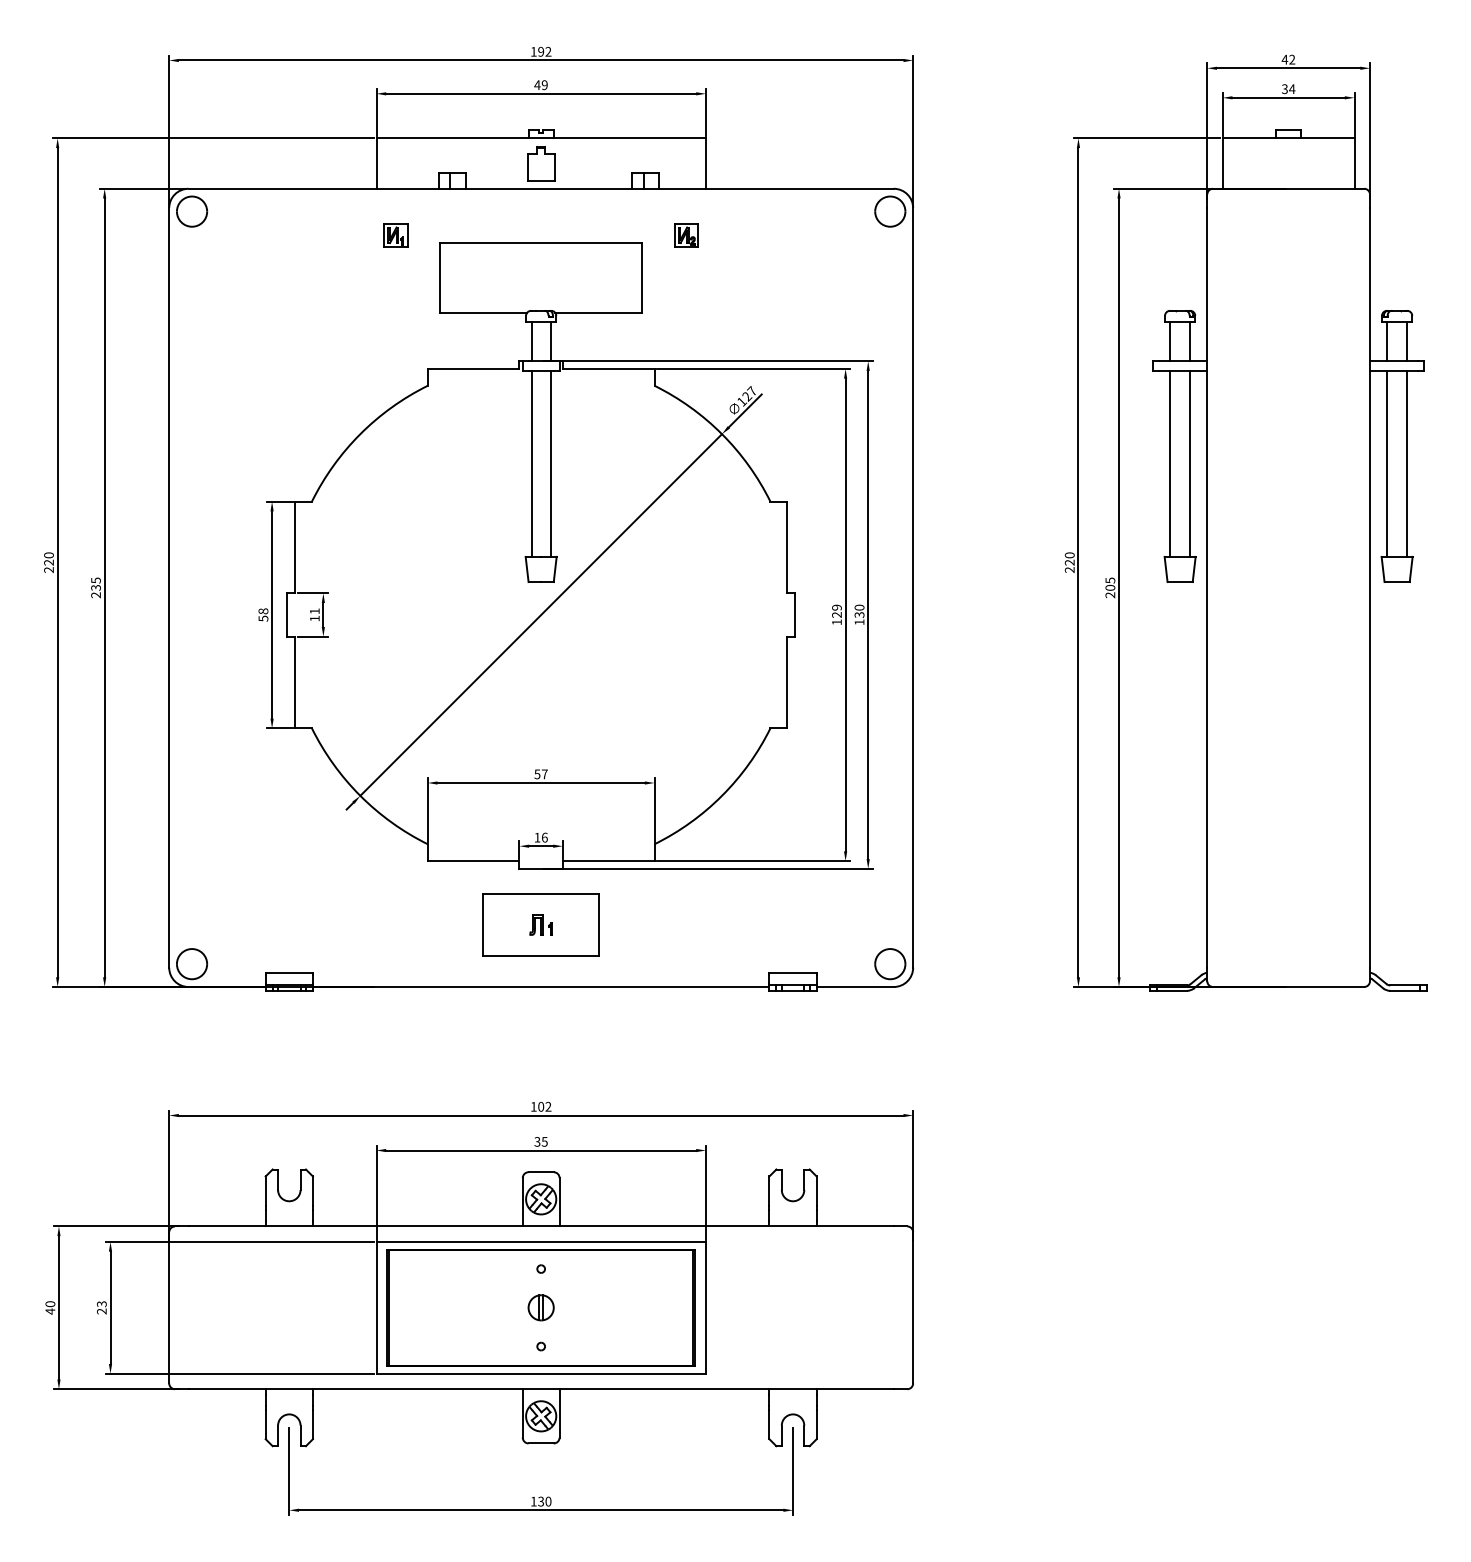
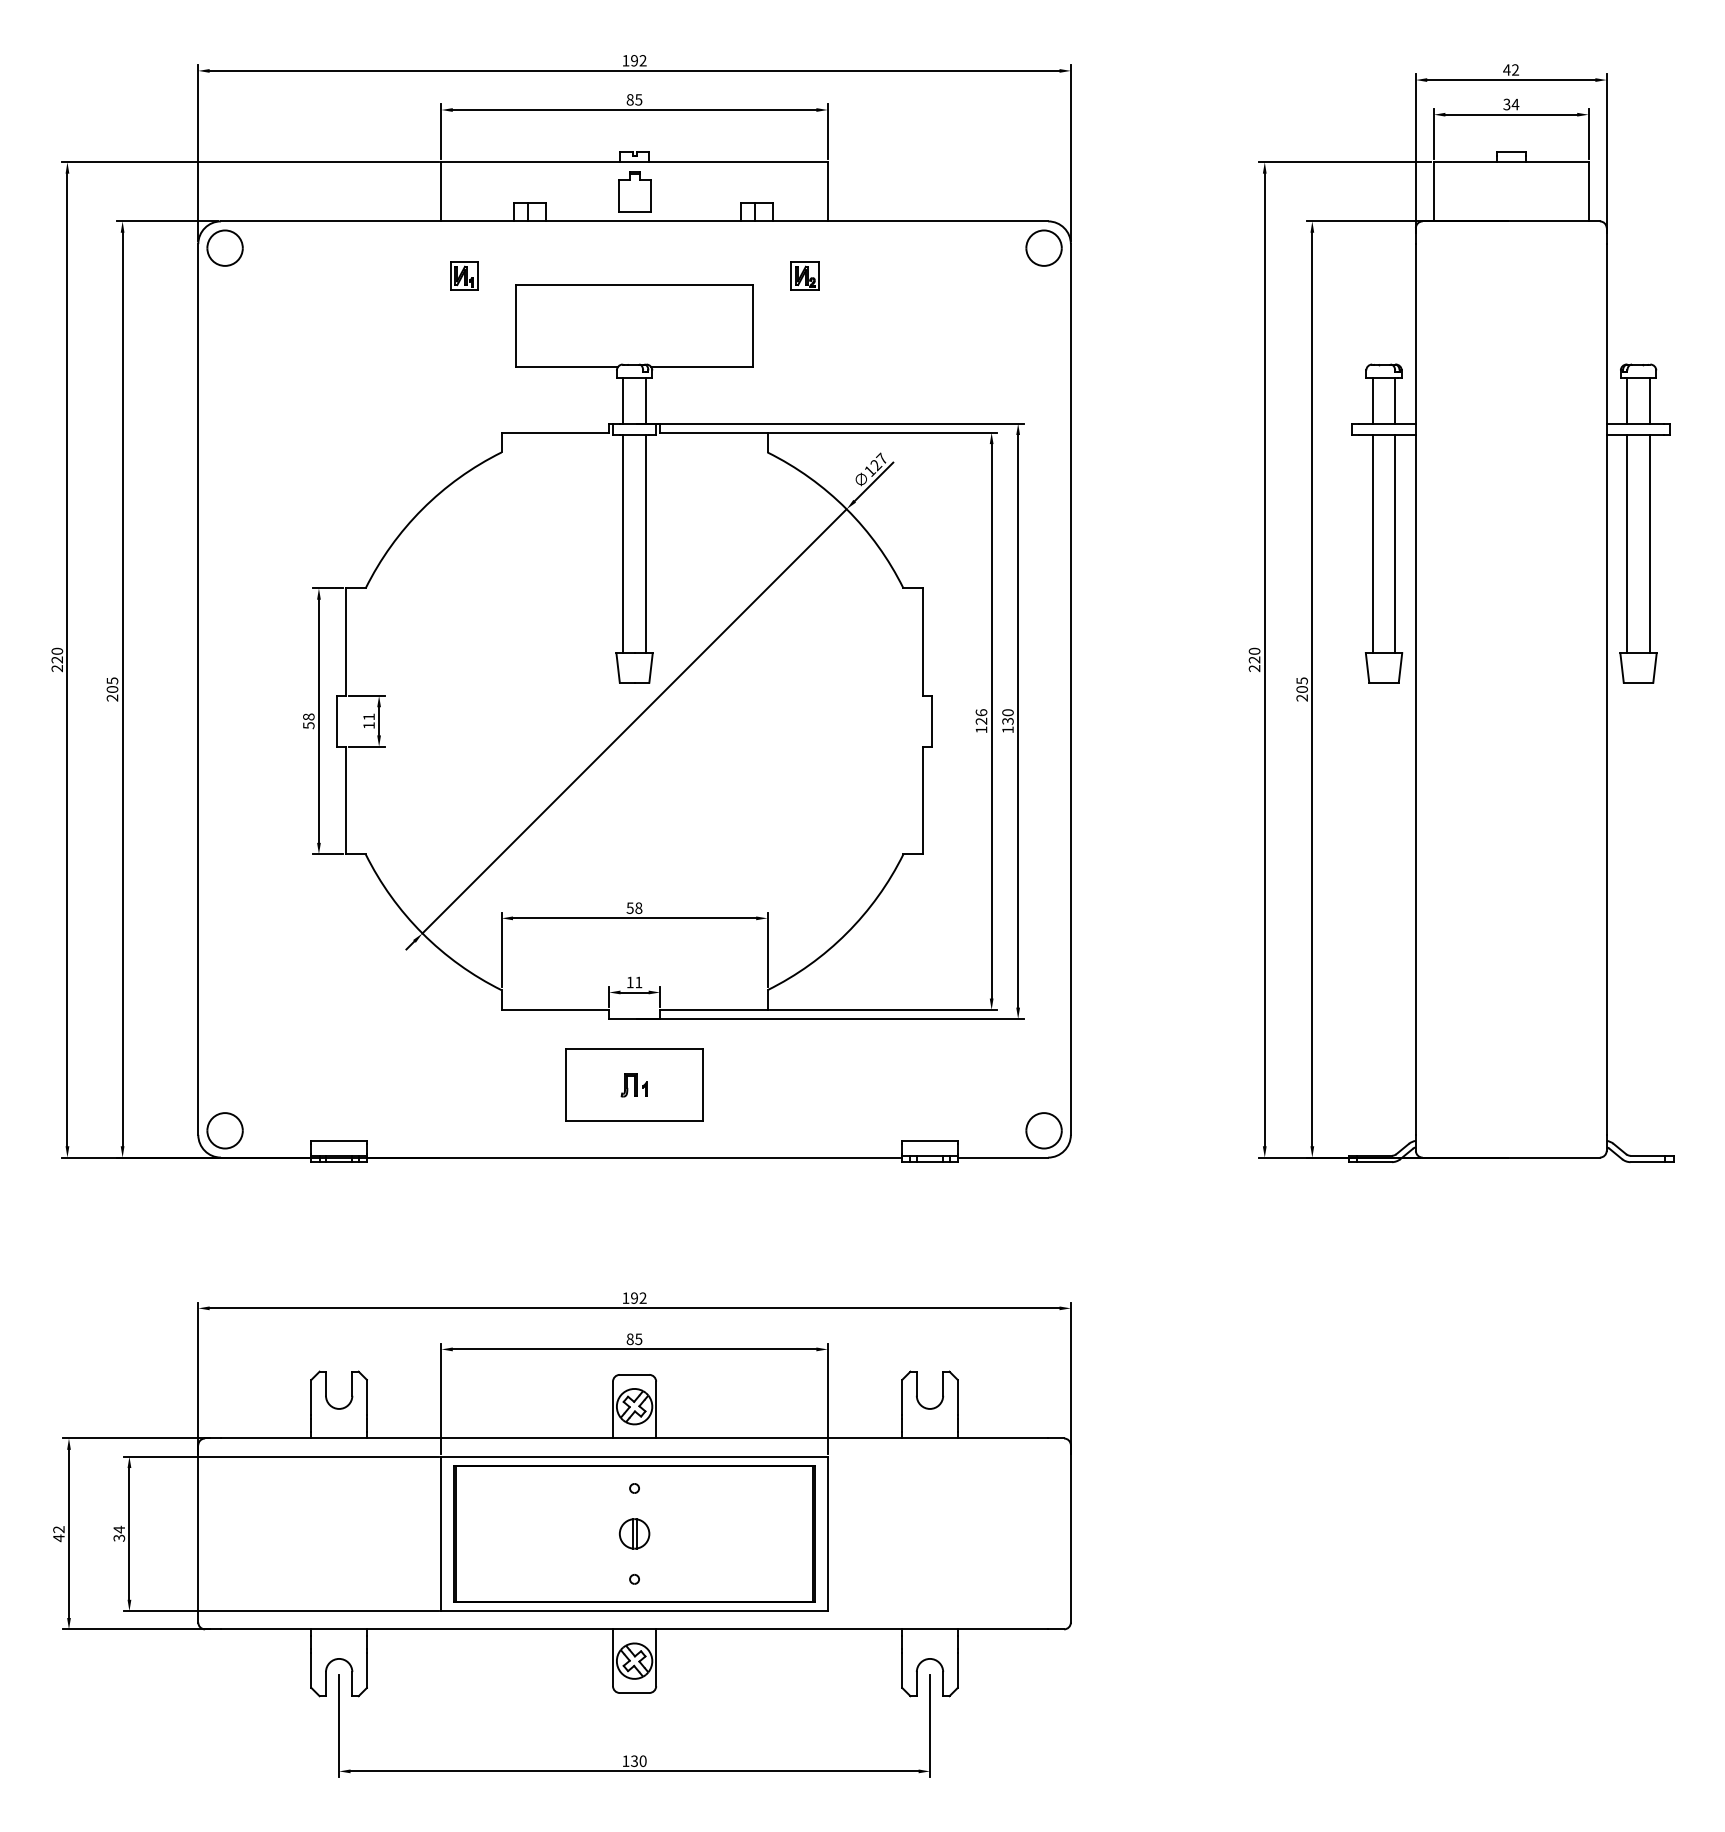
text: (540, 85) -> (633, 100), 49 -> 85
text: (95, 587) -> (111, 689), 235 -> 205
text: (836, 607) -> (980, 712), 129 -> 126
text: (544, 774) -> (638, 908), 57 -> 58
text: (544, 837) -> (638, 982), 16 -> 11
text: (540, 1106) -> (633, 1297), 102 -> 192
text: (537, 1141) -> (630, 1338), 35 -> 85
text: (50, 1304) -> (59, 1530), 40 -> 42
text: (101, 1307) -> (118, 1533), 23 -> 34

